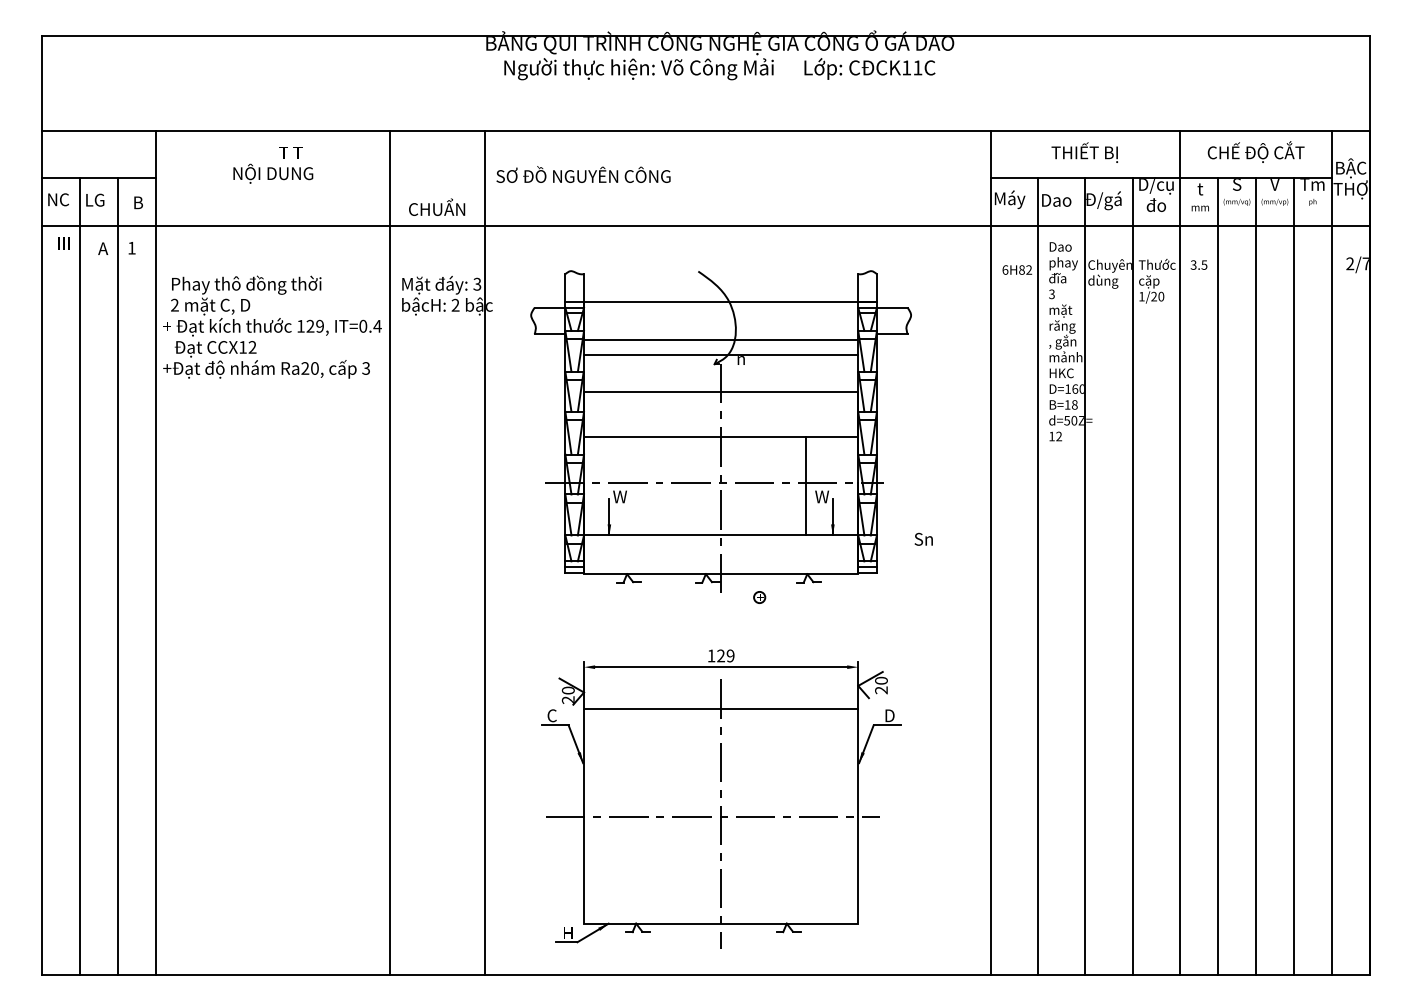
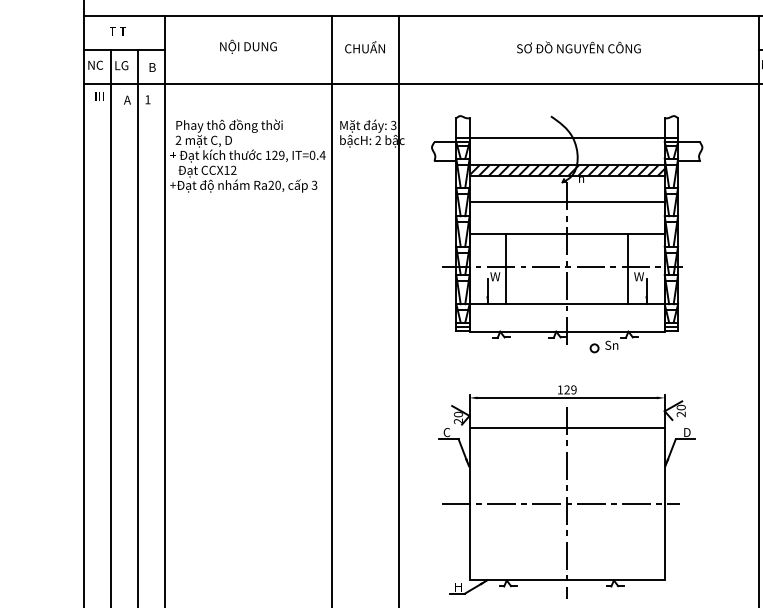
text: (290, 152) -> (117, 31), moved
text: (583, 174) -> (578, 47), moved
text: (437, 206) -> (365, 46), moved
hatch: (721, 347) -> (567, 170), added
line: (635, 486) -> (506, 269), added
text: (923, 538) -> (611, 344), moved

